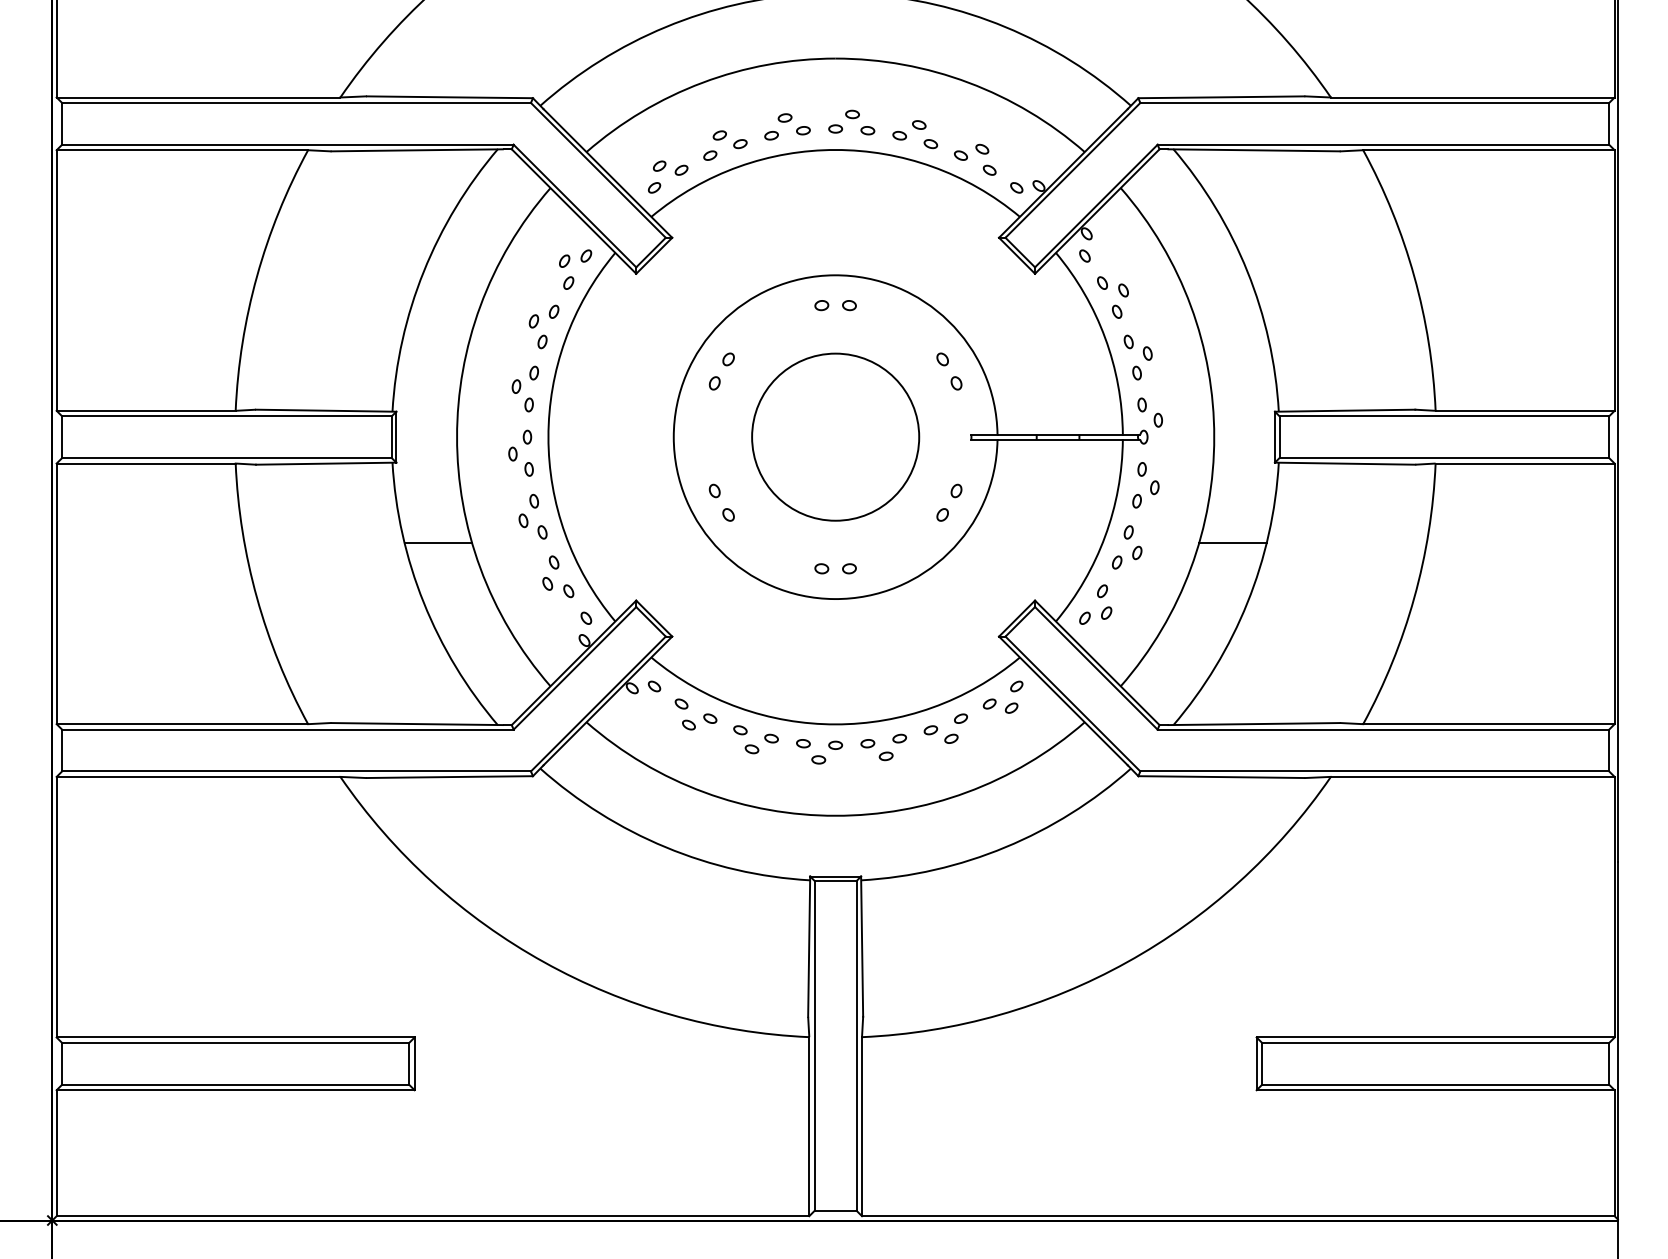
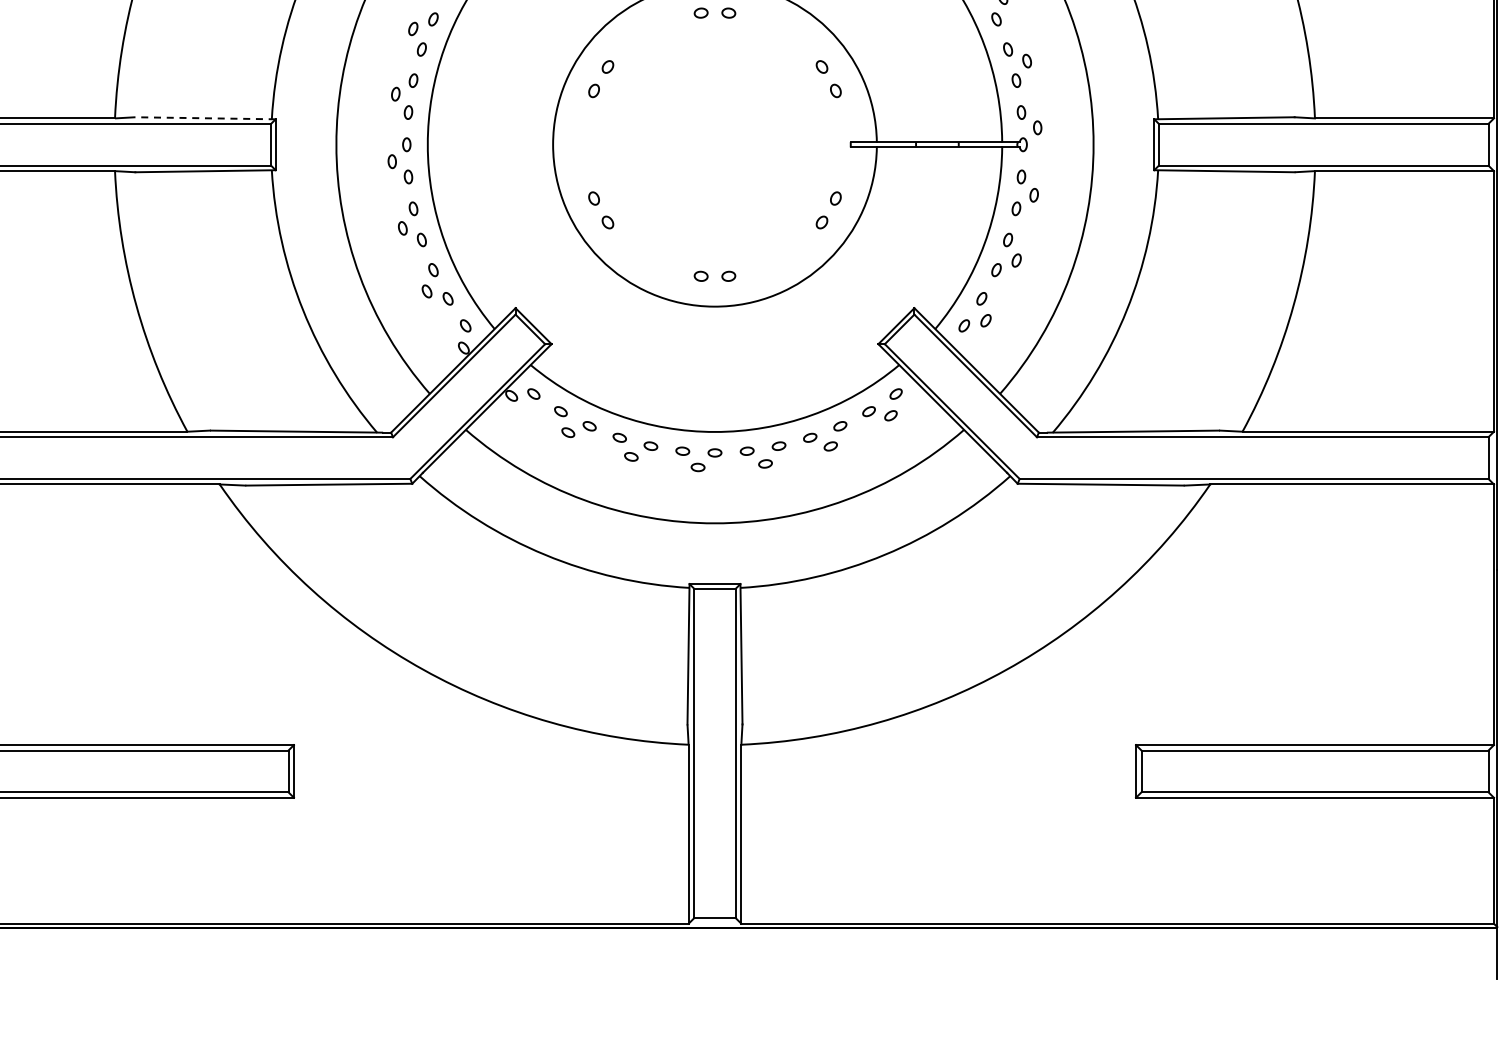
line: (325, 410) -> (204, 118), solid -> dashed
circle: (835, 436) -> (714, 144), removed
line: (438, 542) -> (317, 250), removed
line: (1232, 542) -> (1111, 250), removed

